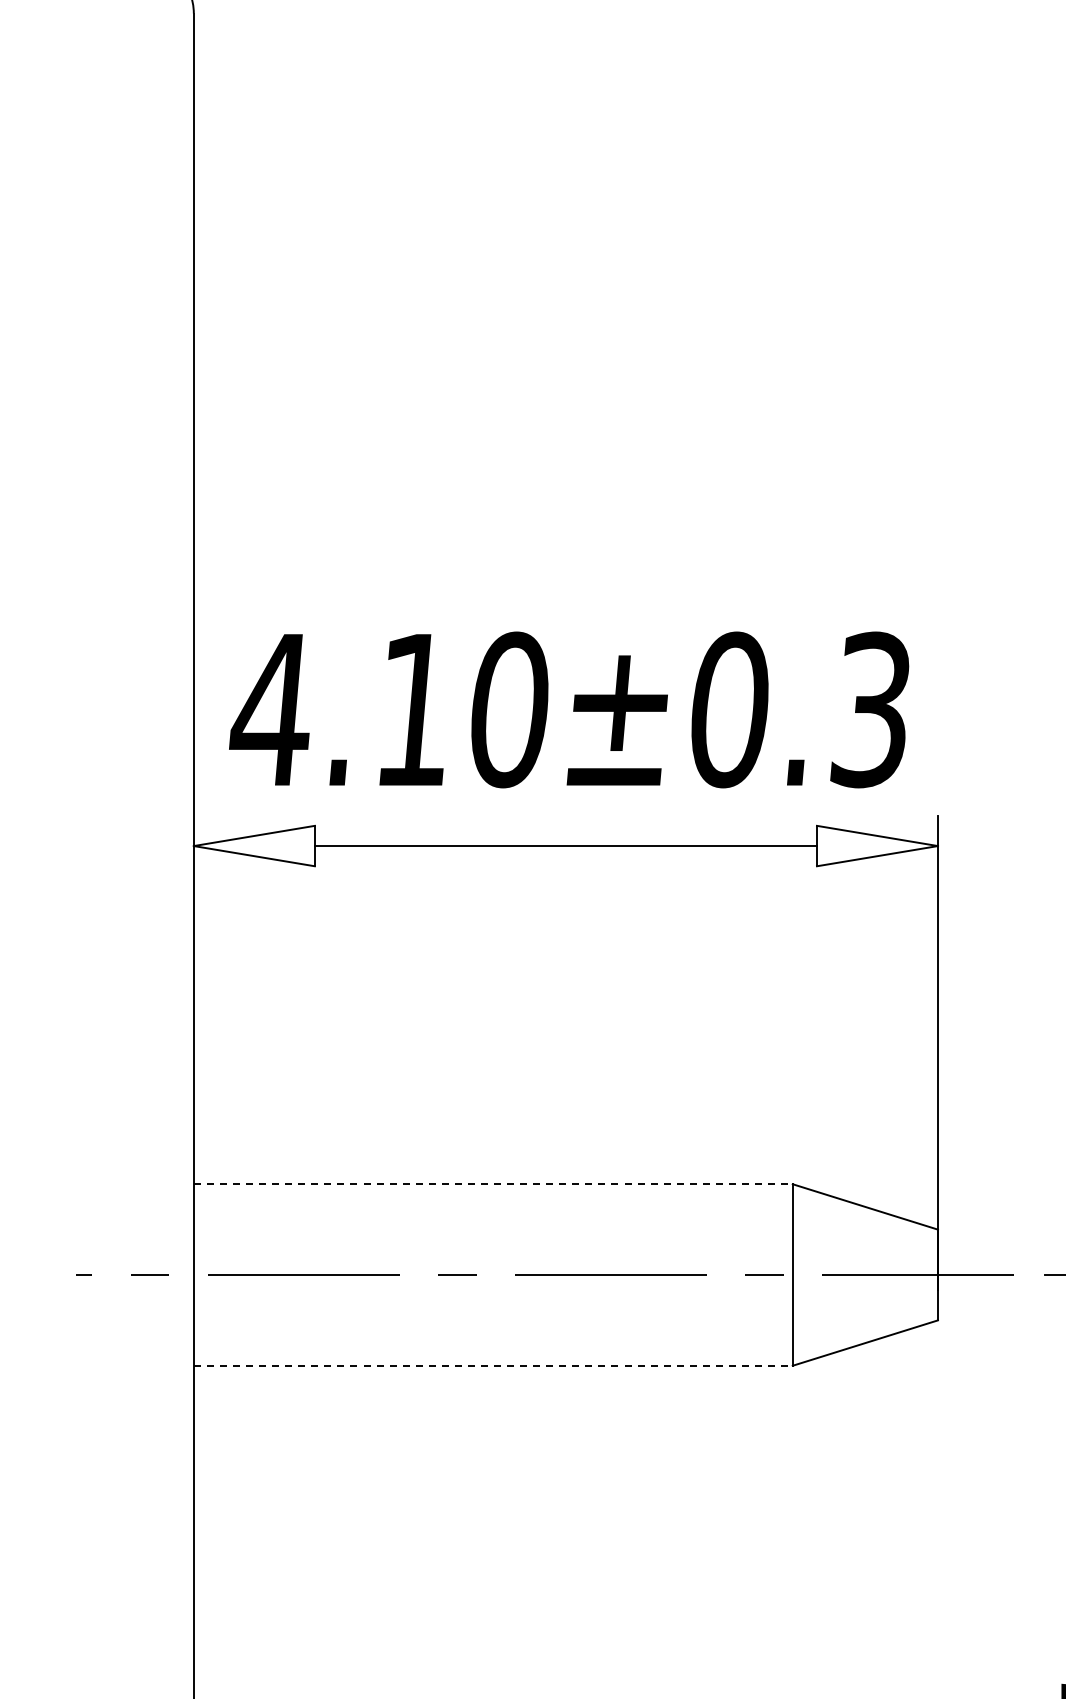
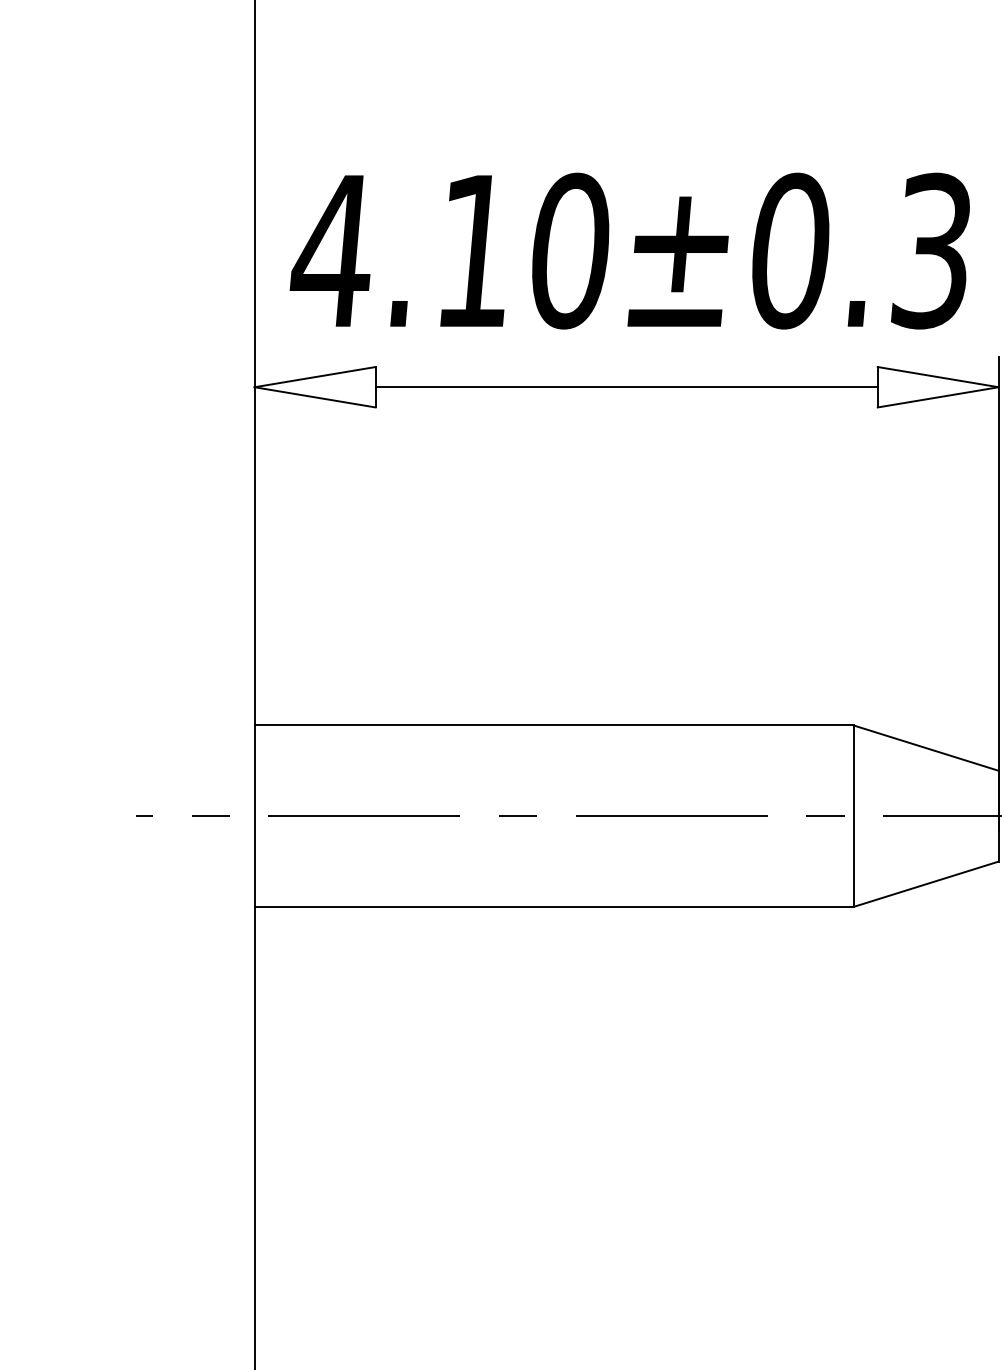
line: (493, 1184) -> (554, 725), dashed -> solid
line: (493, 1365) -> (554, 906), dashed -> solid

